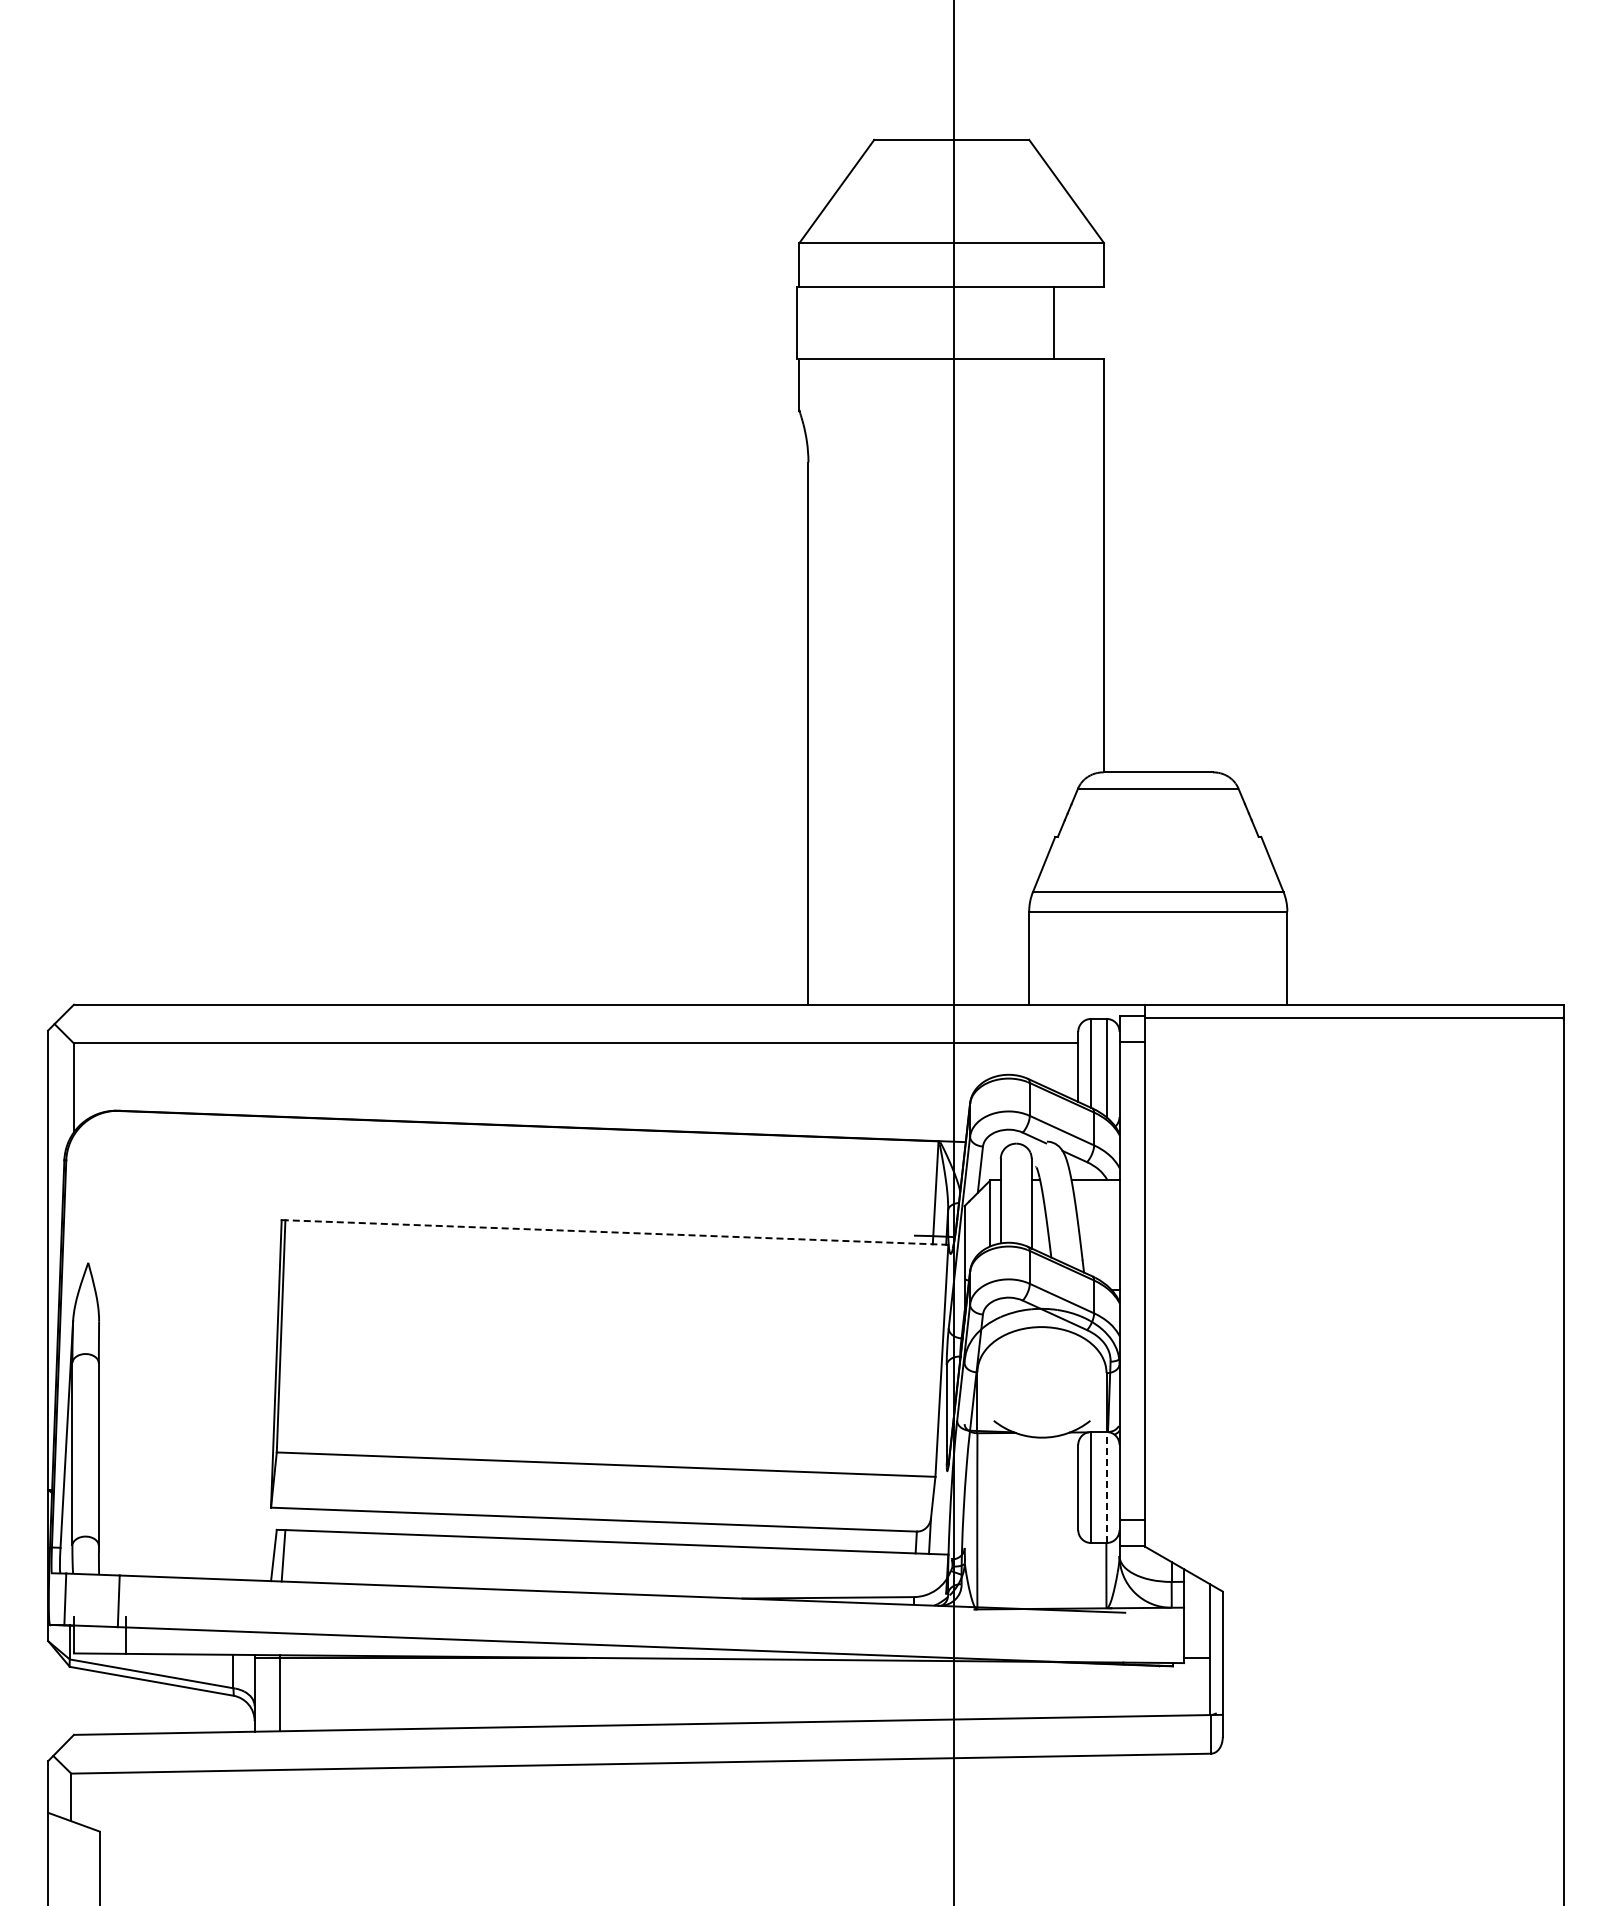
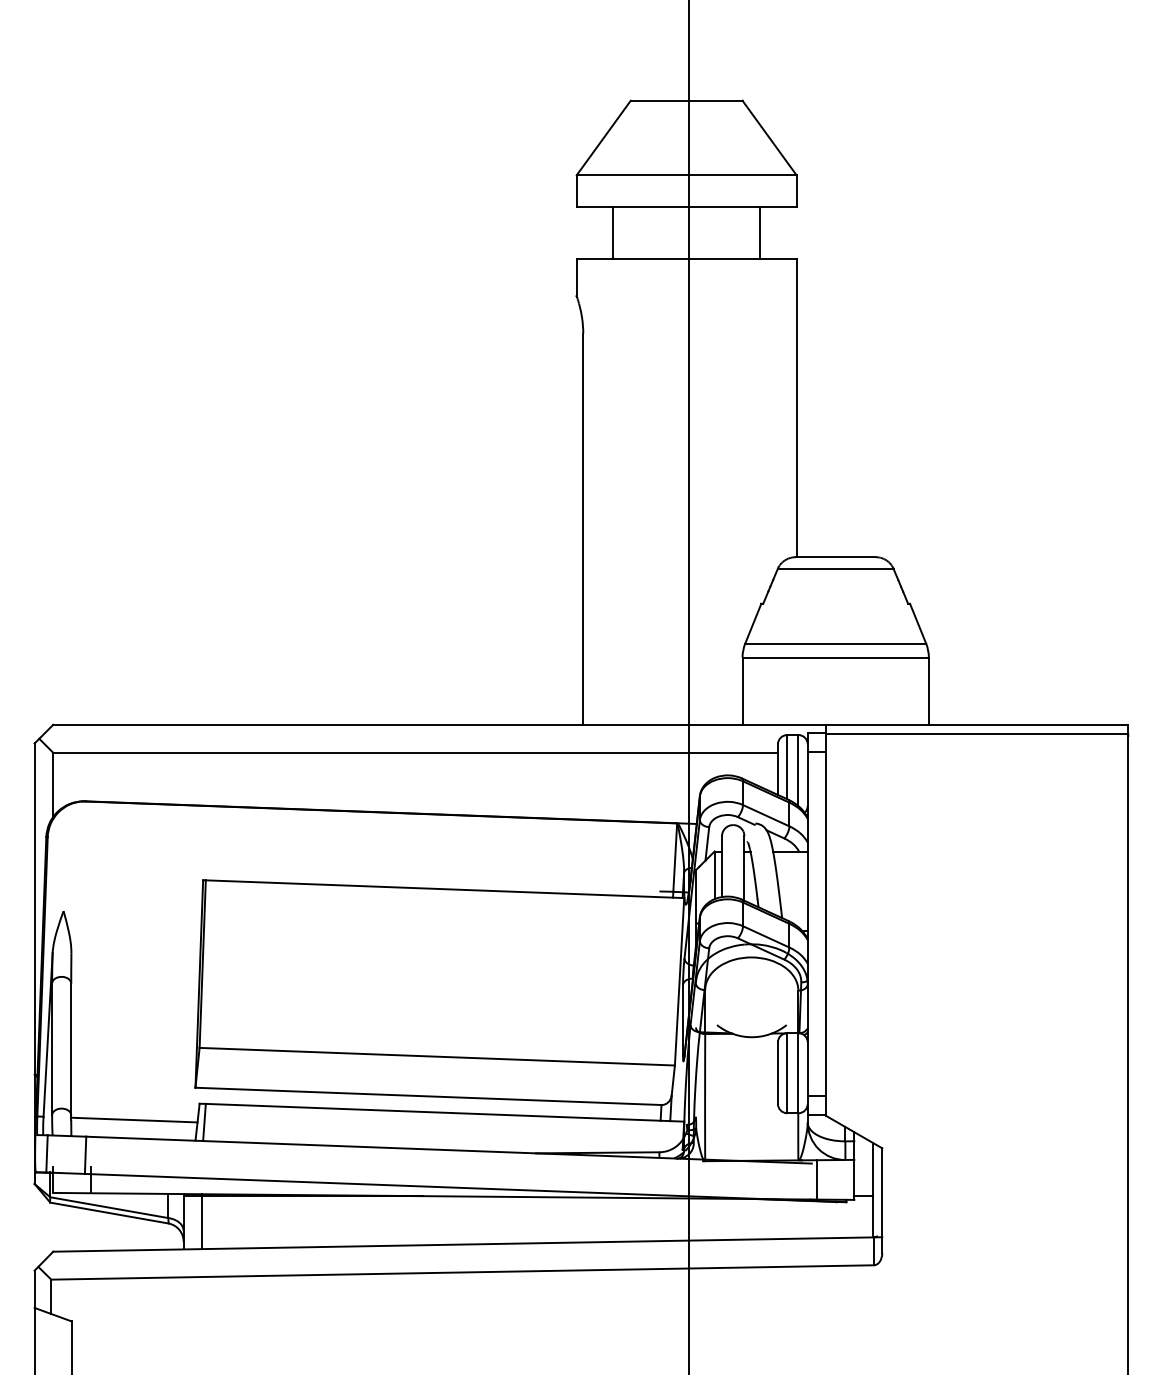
line: (796, 323) -> (612, 233), moved
line: (616, 1232) -> (444, 889), dashed -> solid
line: (1106, 1487) -> (798, 1073), dashed -> solid
line: (185, 1552) -> (133, 1120), added
line: (1132, 1635) -> (817, 1179), added

